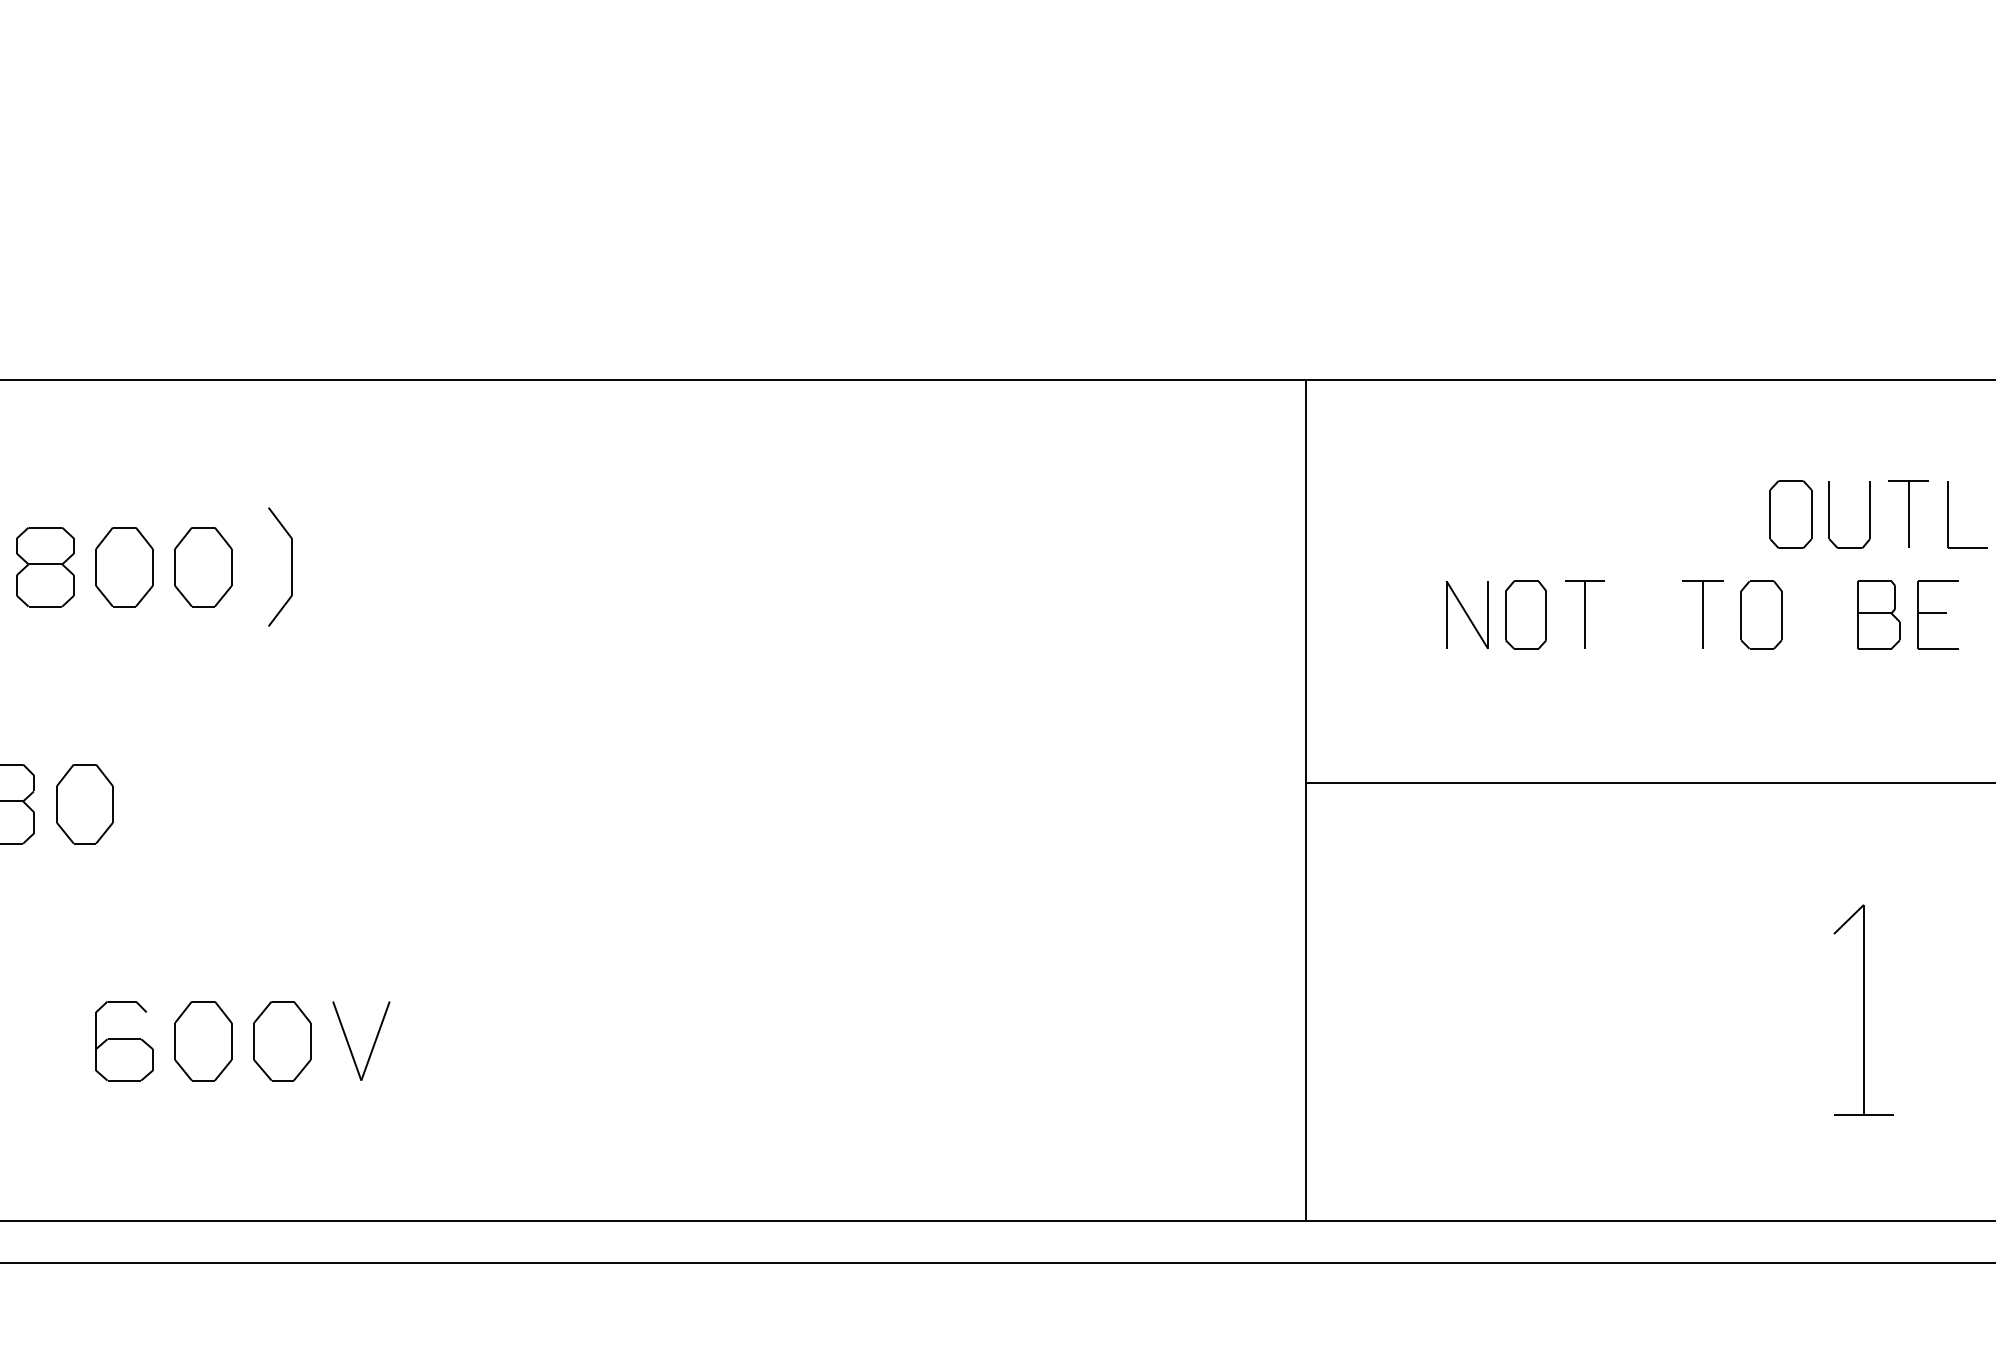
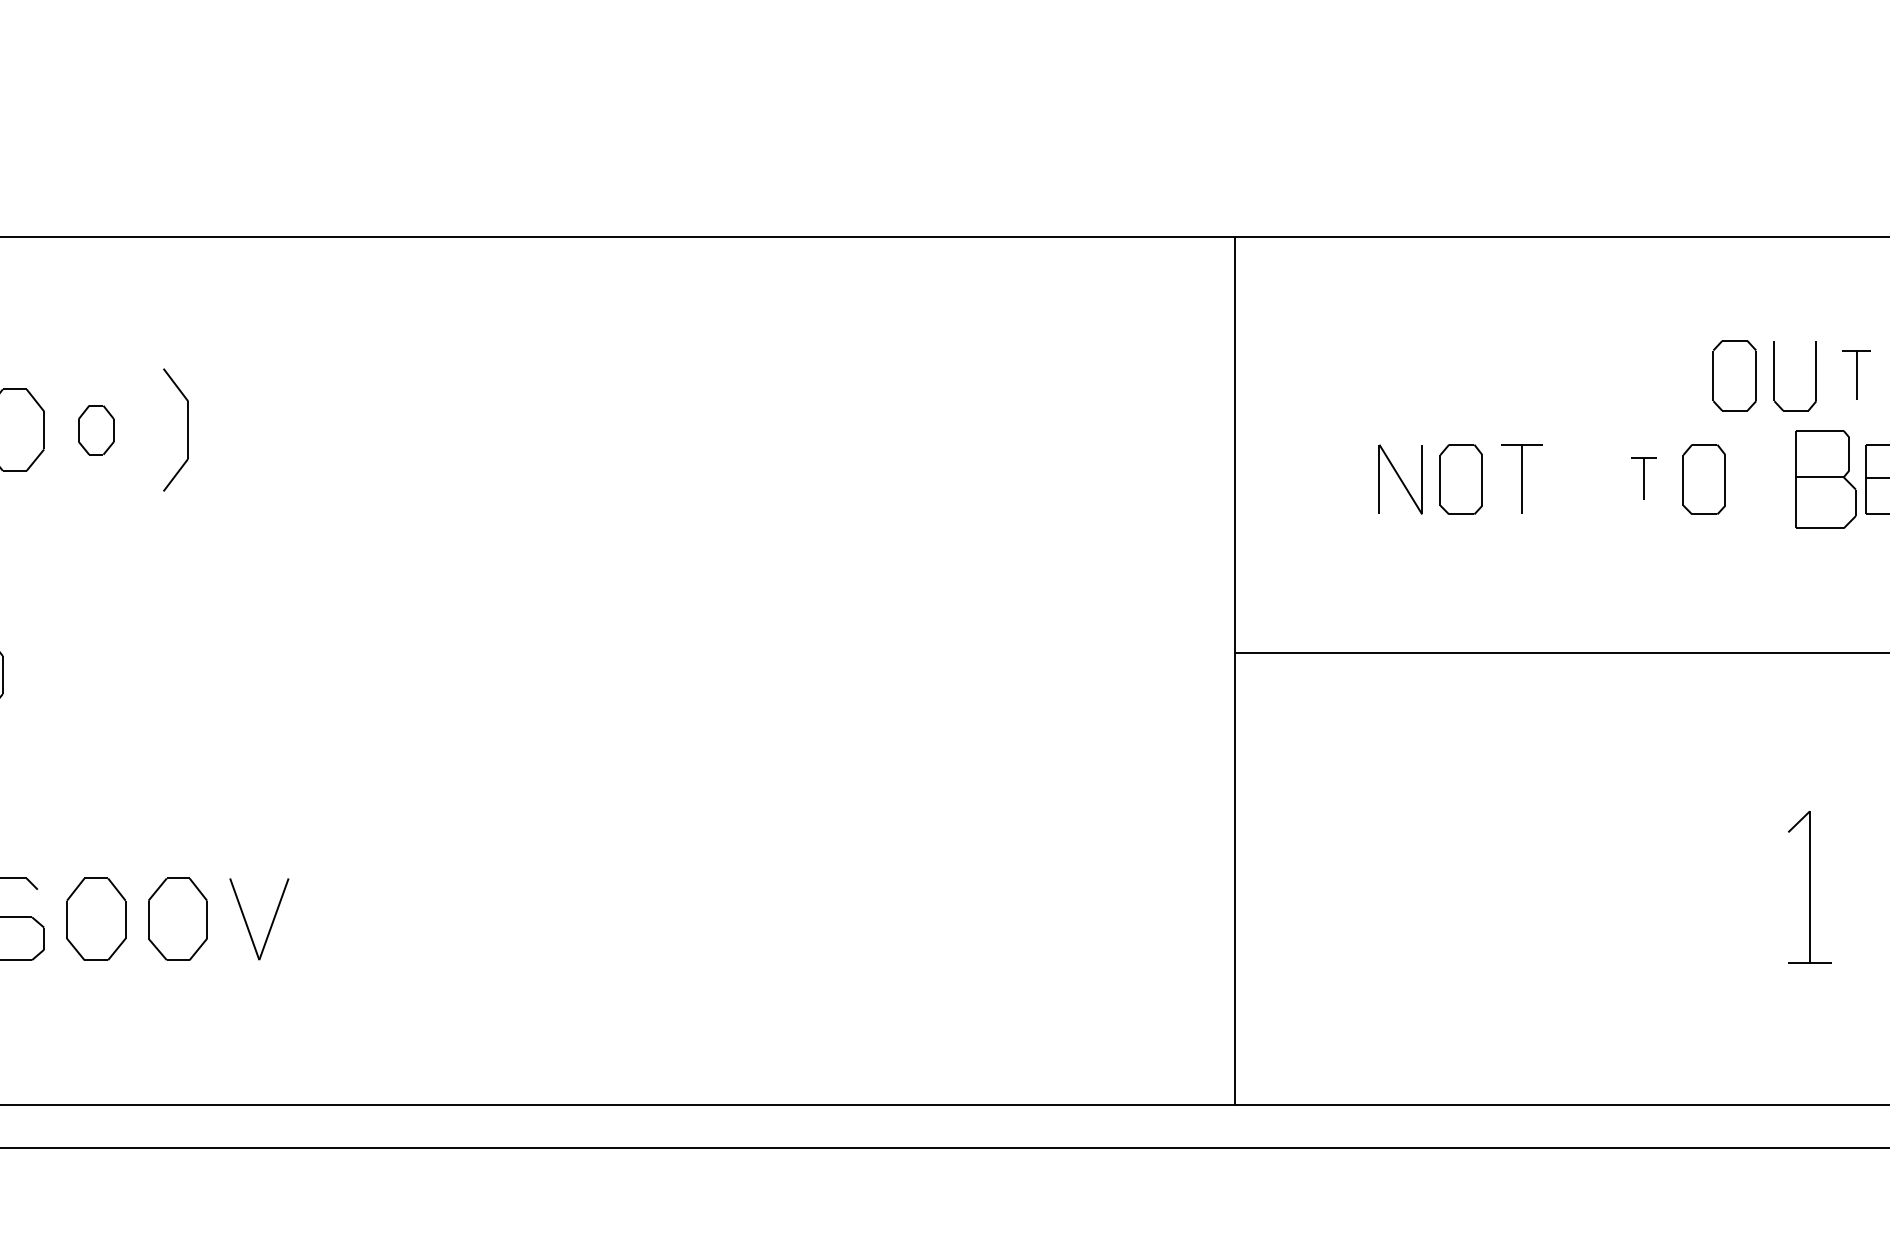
part: (1908, 513) -> (1856, 374), size x0.7
part: (203, 567) -> (96, 430), size x0.6
part: (1702, 614) -> (1643, 479), size x0.6
part: (1878, 614) -> (1825, 479), size x1.4
part: (1863, 1009) -> (1809, 886), size x0.7

